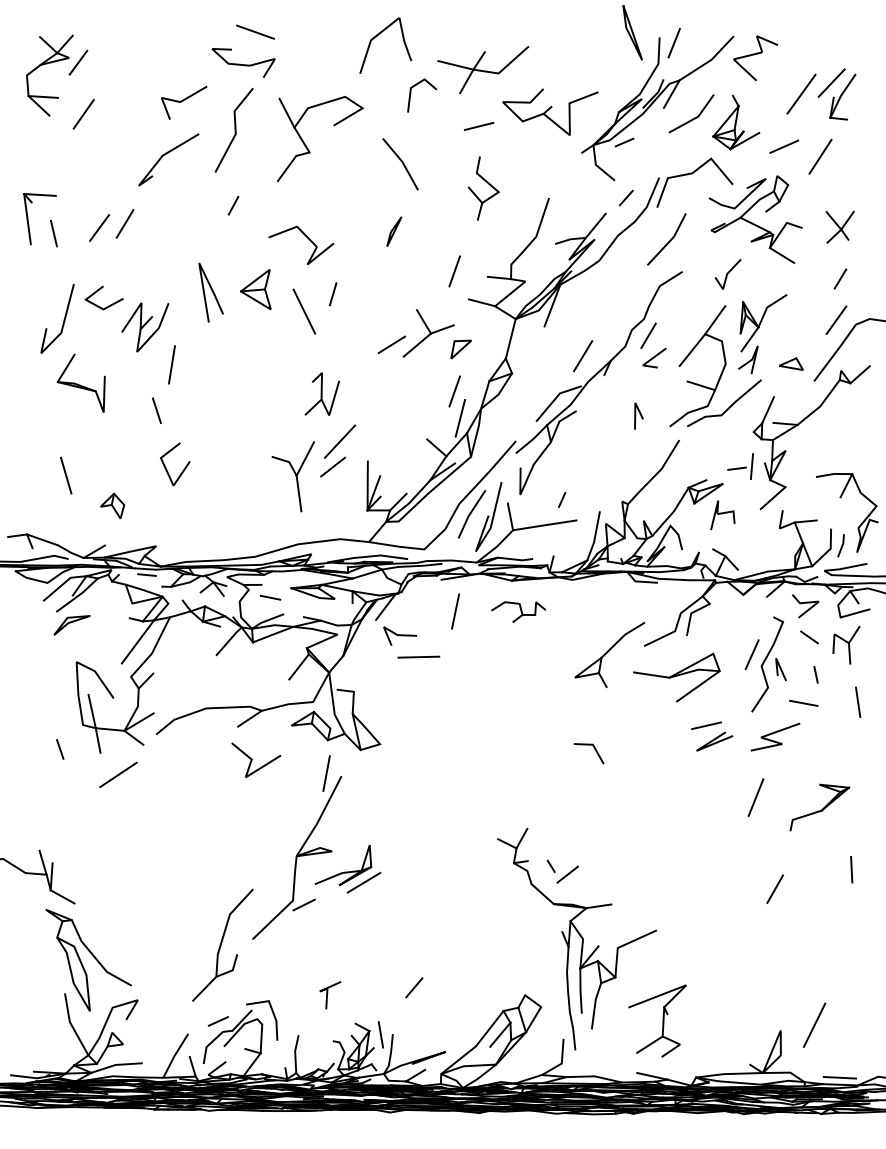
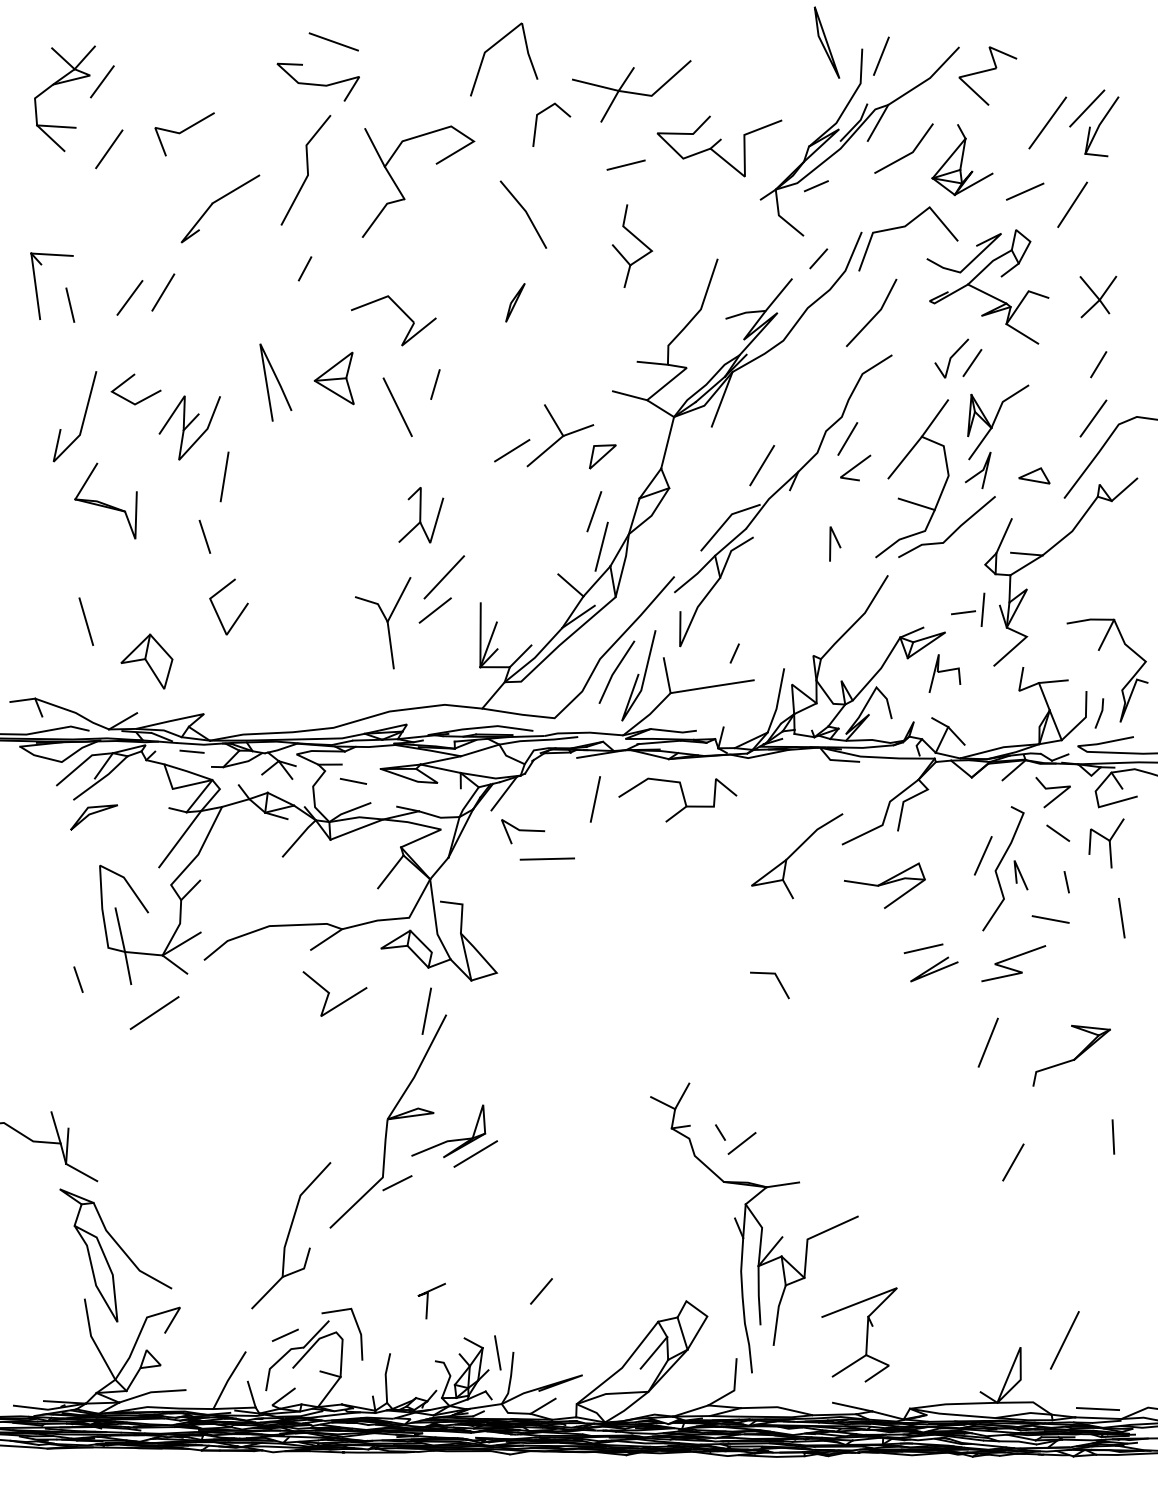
line: (183, 101) -> (183, 132), moved
line: (454, 271) -> (594, 354), removed
line: (743, 278) -> (972, 363), added
part: (112, 506) -> (146, 661), size x1.67
part: (518, 611) -> (677, 799), size x1.67
part: (676, 677) -> (884, 885), size x0.71

